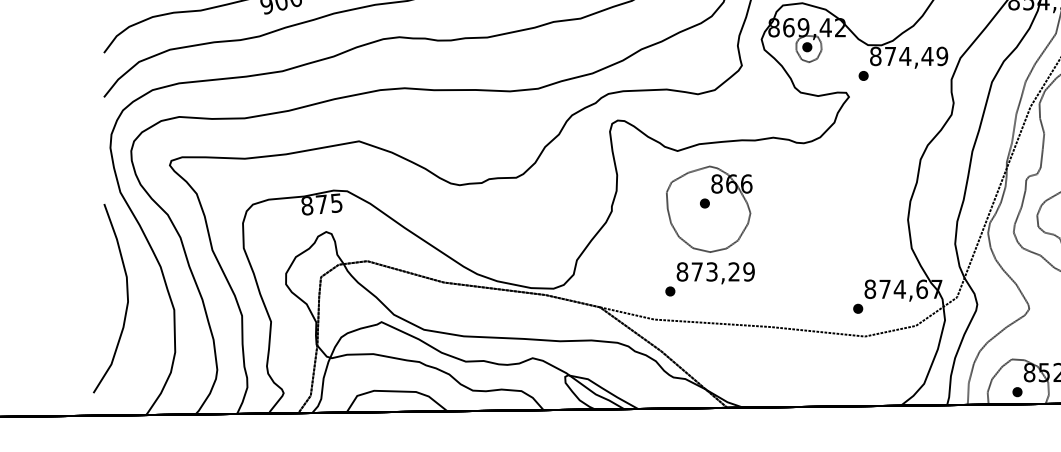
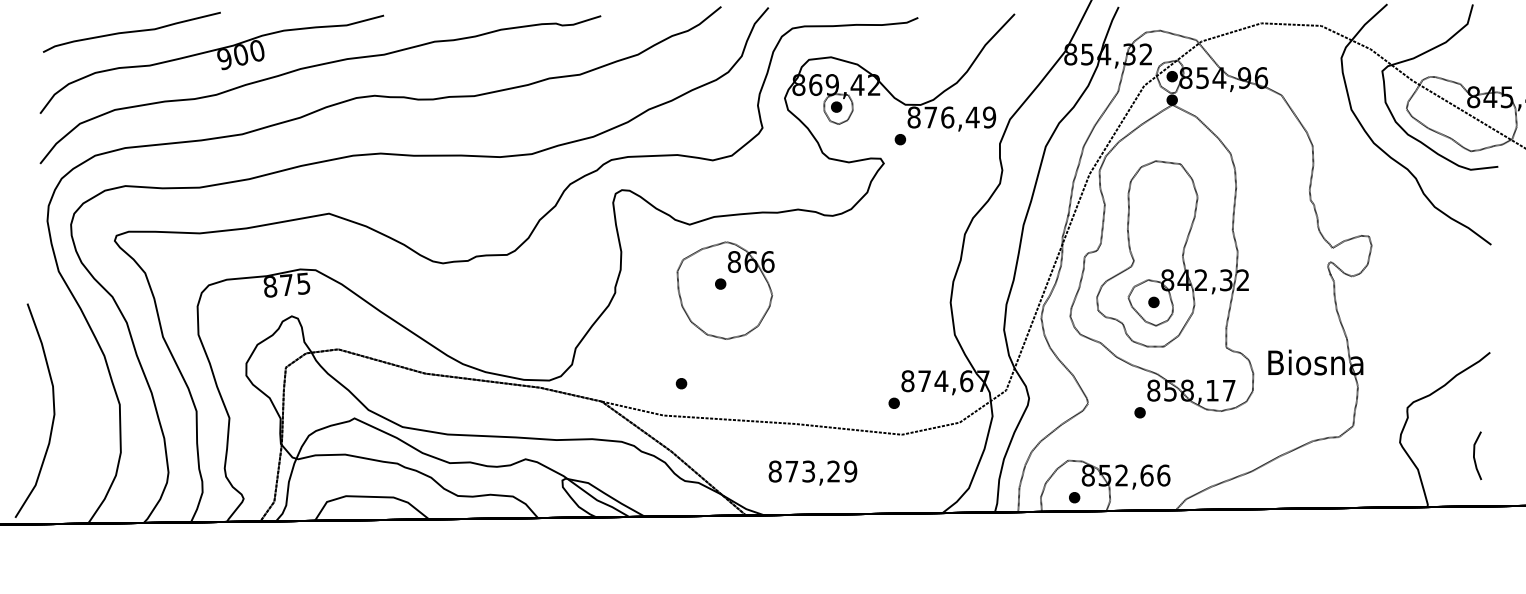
text: (905, 56) -> (947, 117), 874,49 -> 876,49
text: (715, 272) -> (812, 472), moved
curve: (127, 298) -> (53, 410), moved

